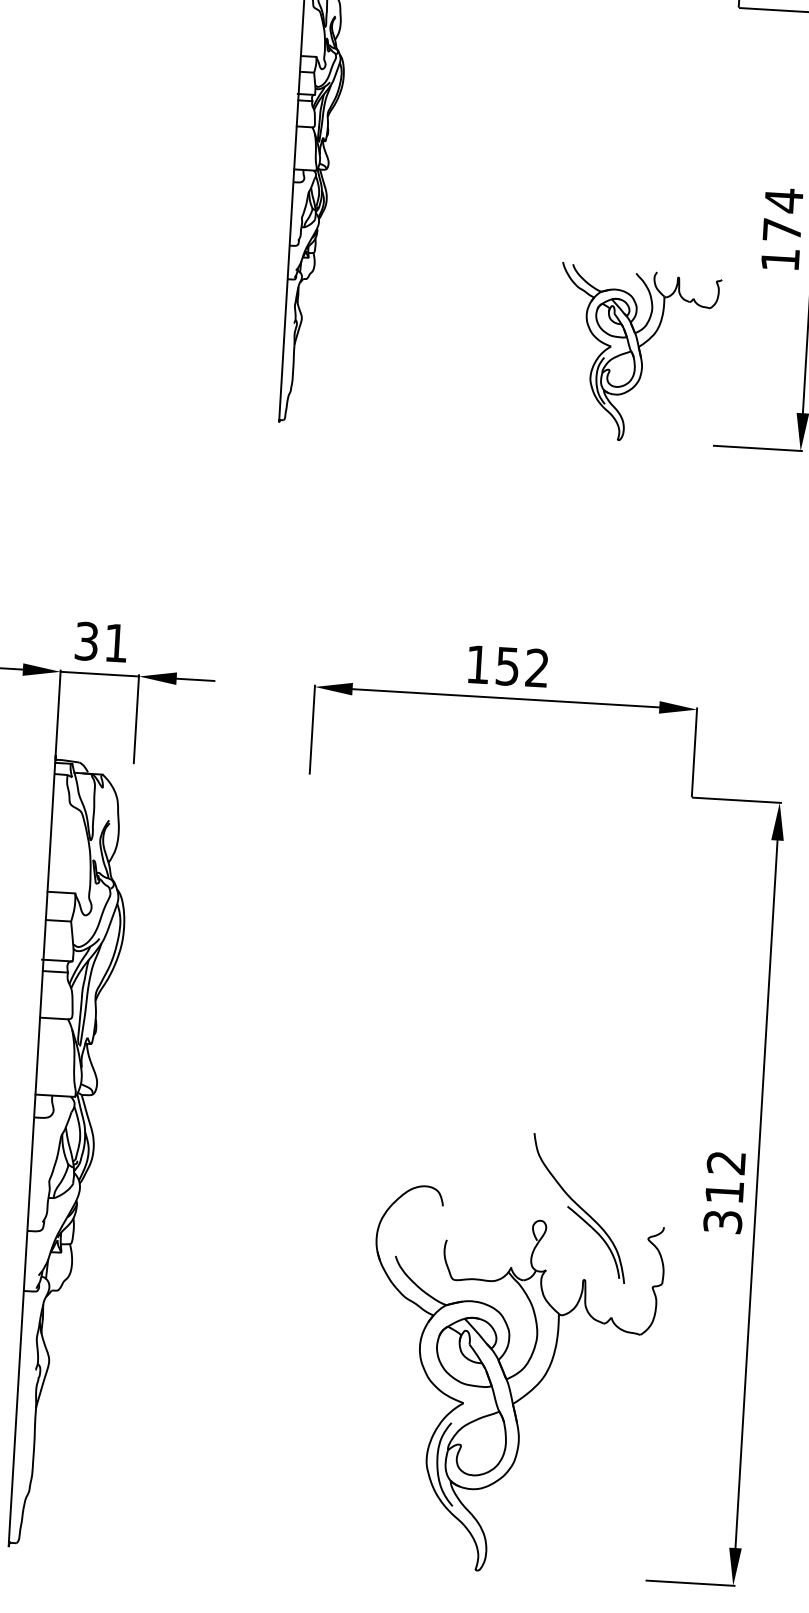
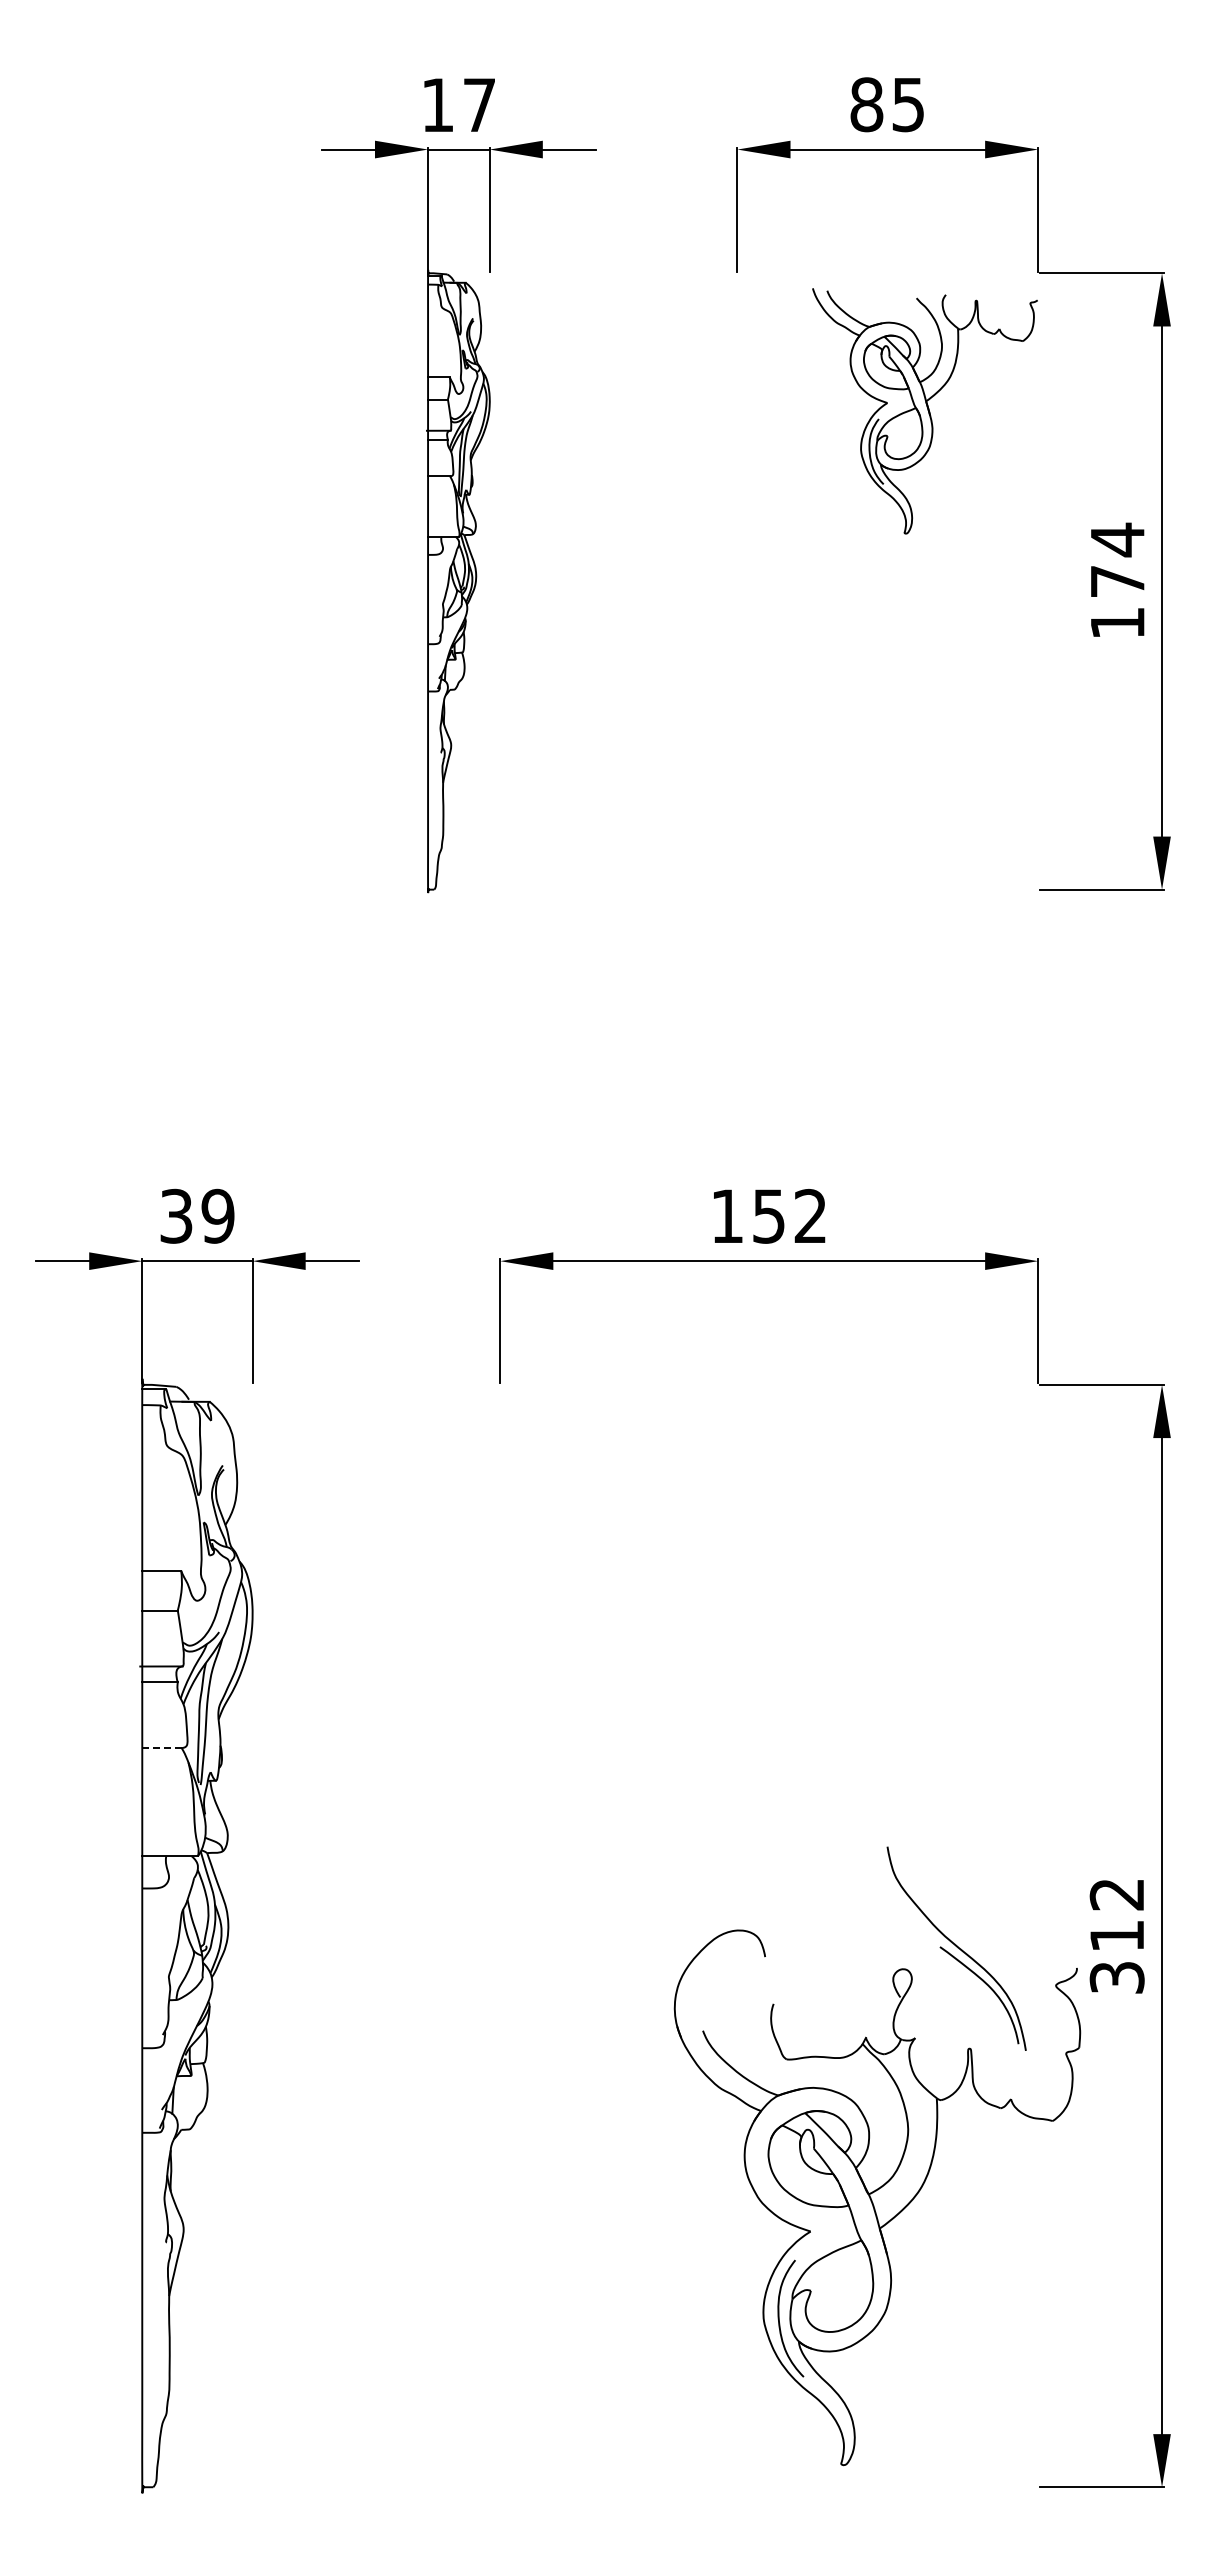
part: (637, 354) -> (924, 411), moved
text: (115, 642) -> (217, 1215), 31 -> 39
line: (53, 1018) -> (161, 1748), solid -> dashed
part: (507, 1349) -> (867, 2152), moved

